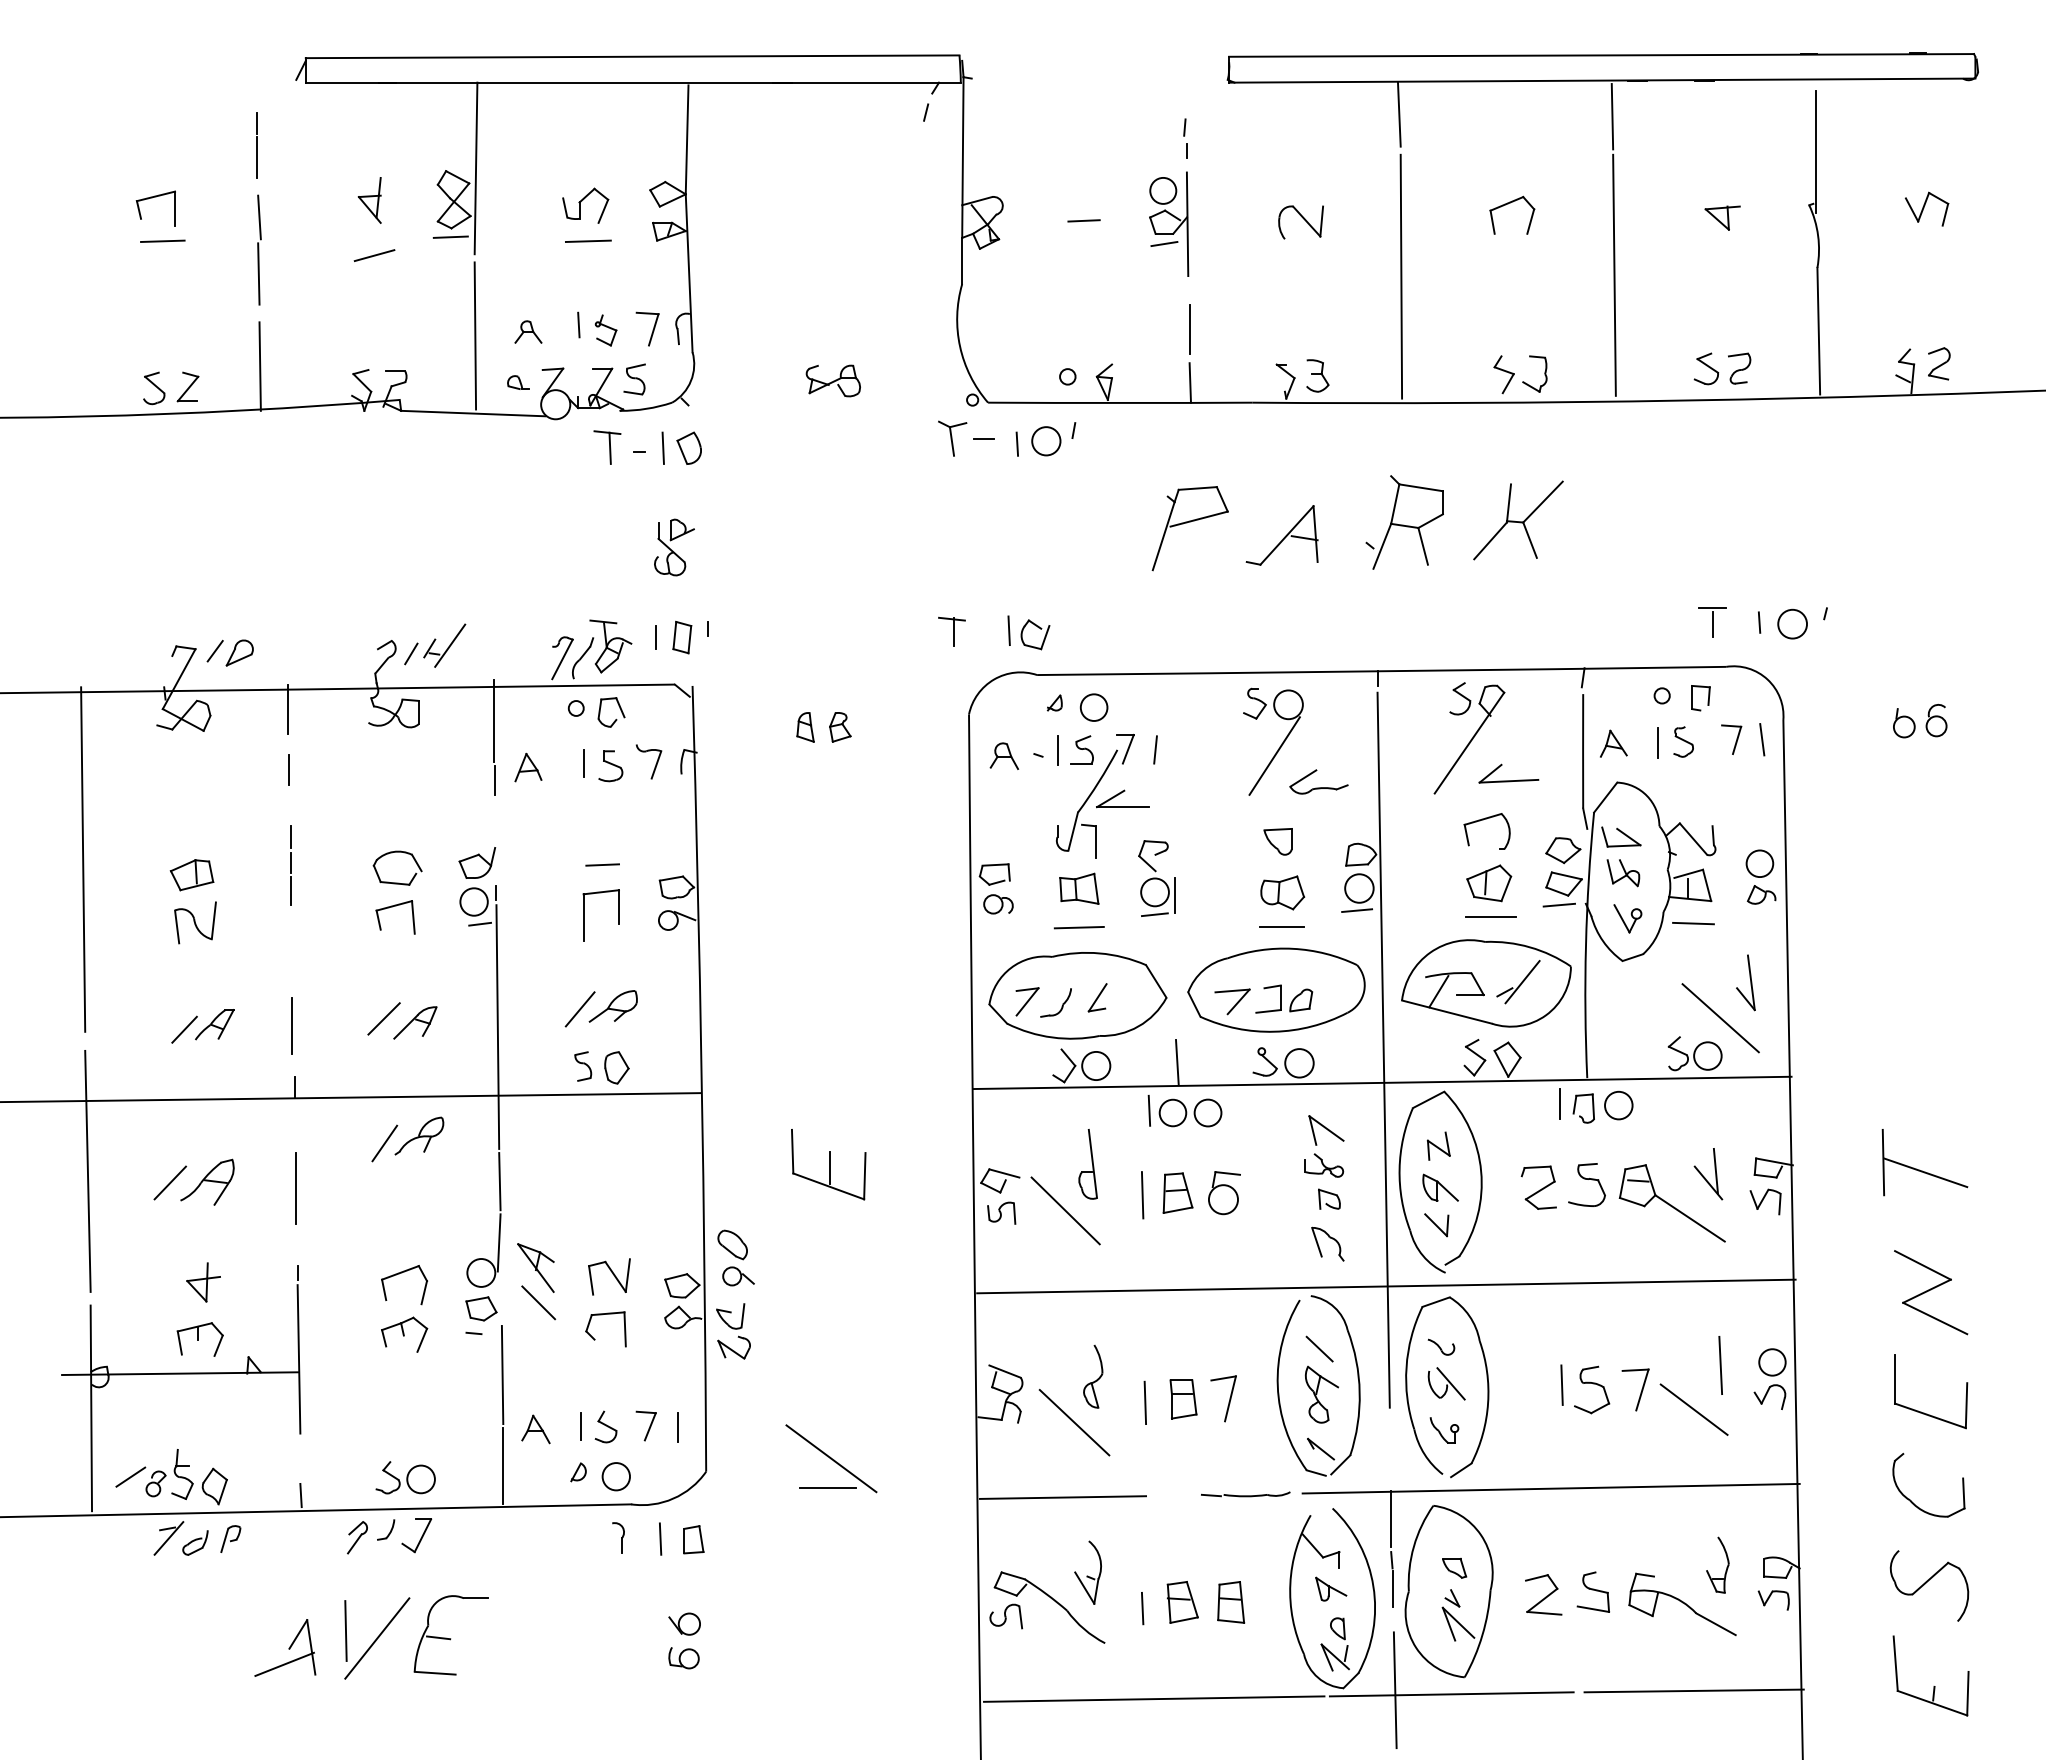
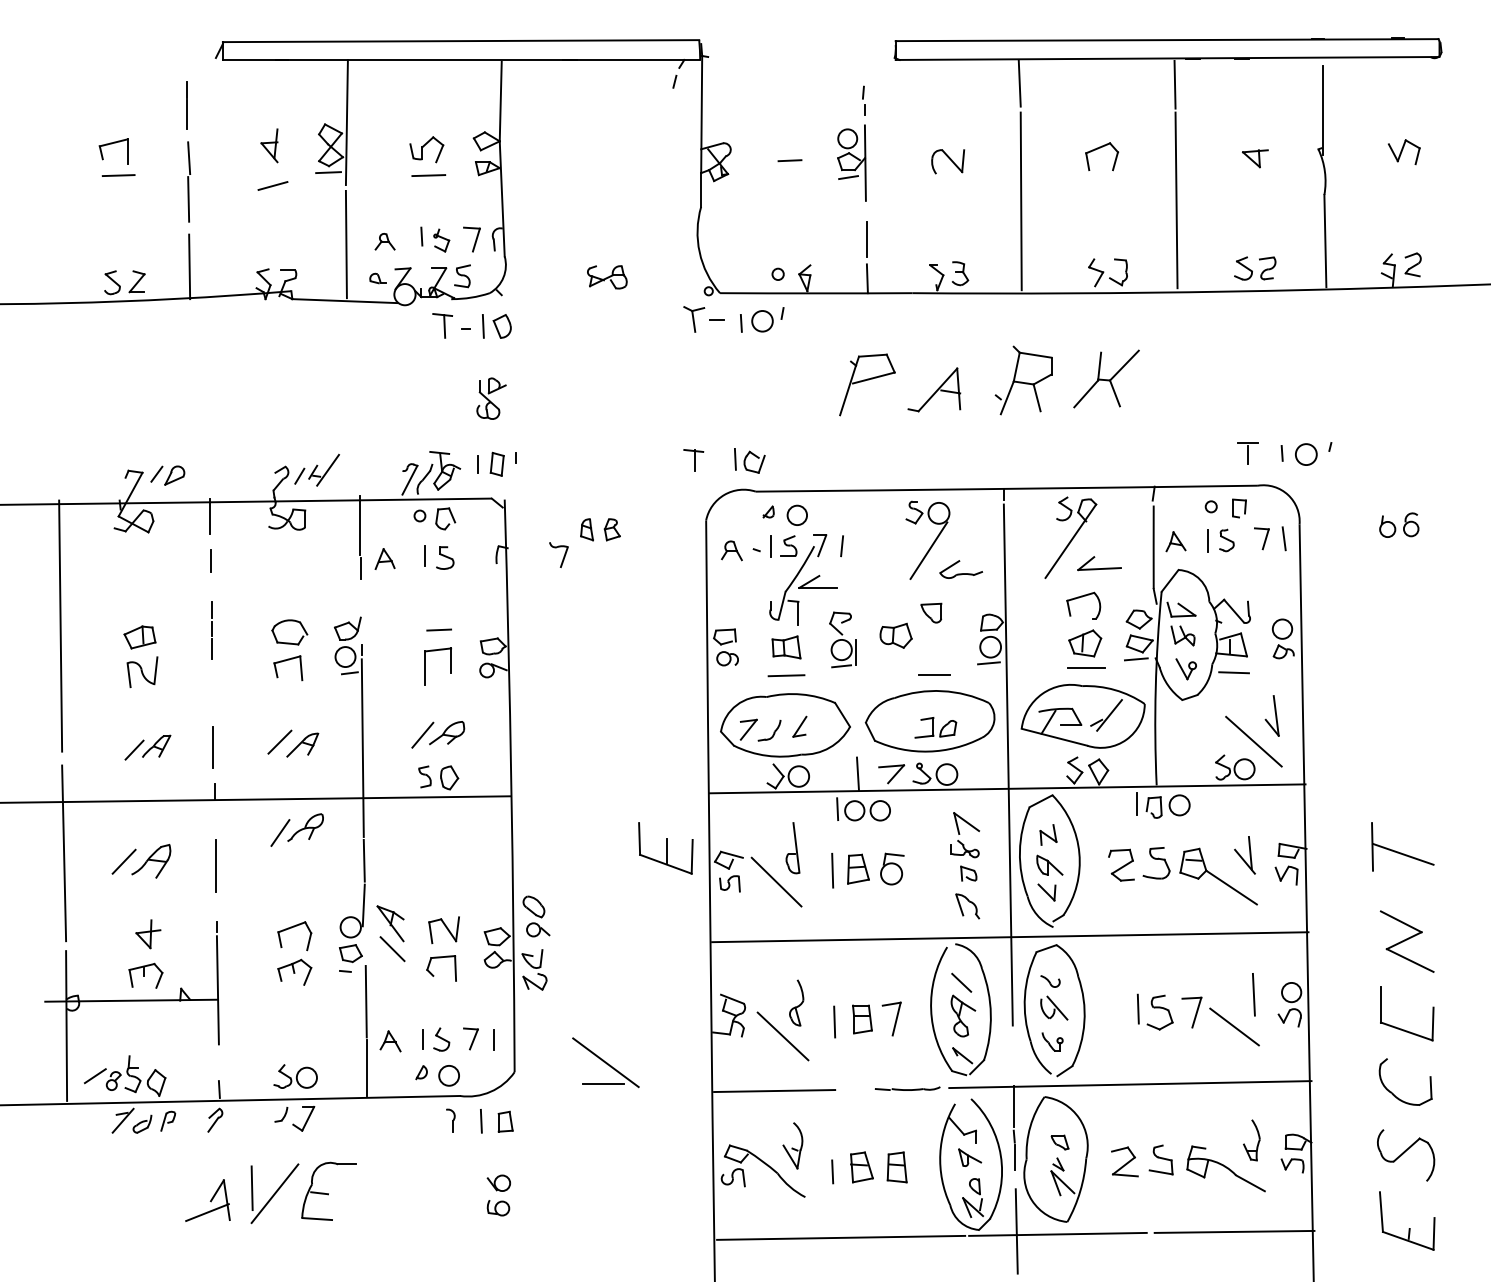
part: (655, 764) -> (563, 556), moved
part: (1282, 892) -> (895, 635), moved
part: (1232, 1001) -> (891, 773), moved
part: (828, 1164) -> (665, 848), moved
part: (357, 1537) -> (215, 1120), moved

